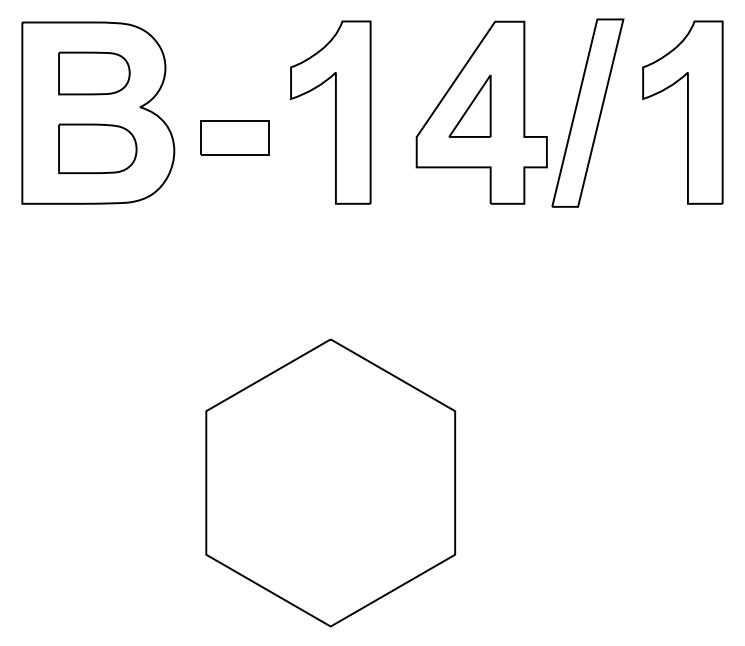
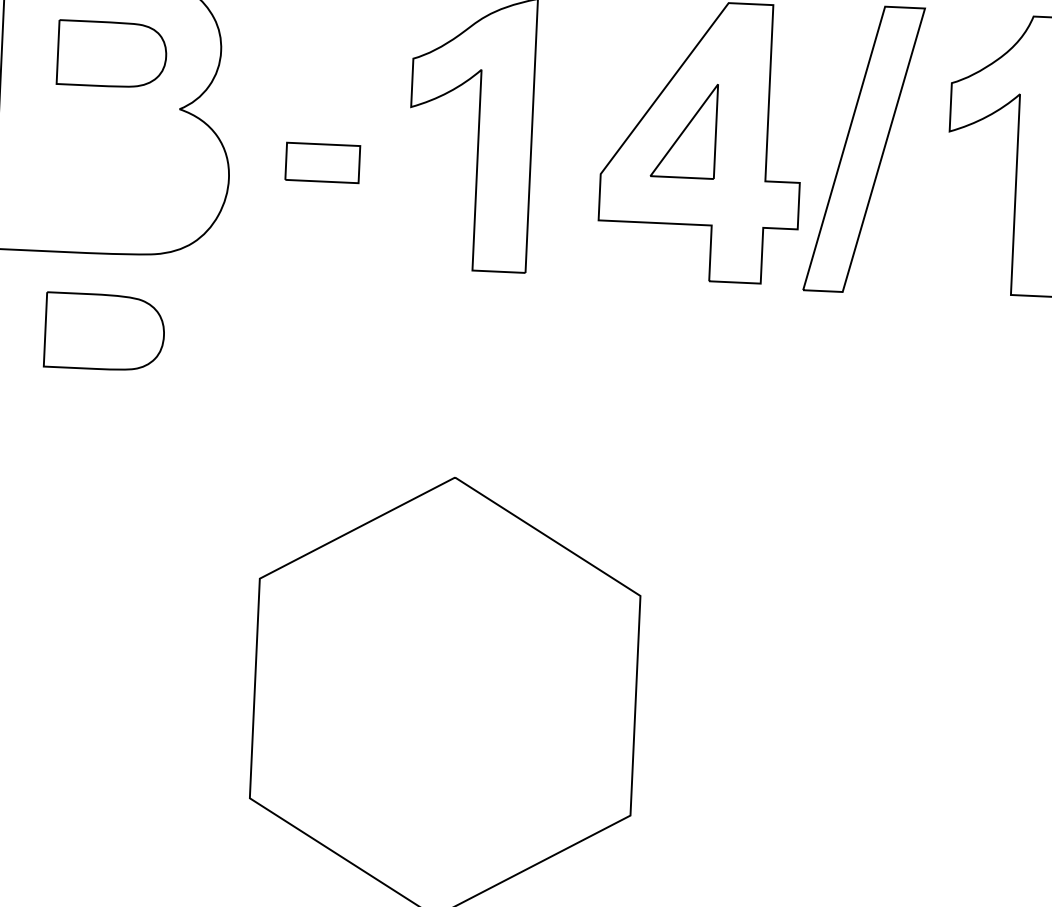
part: (234, 137) -> (321, 162), size x0.7
part: (97, 148) -> (104, 331), moved

